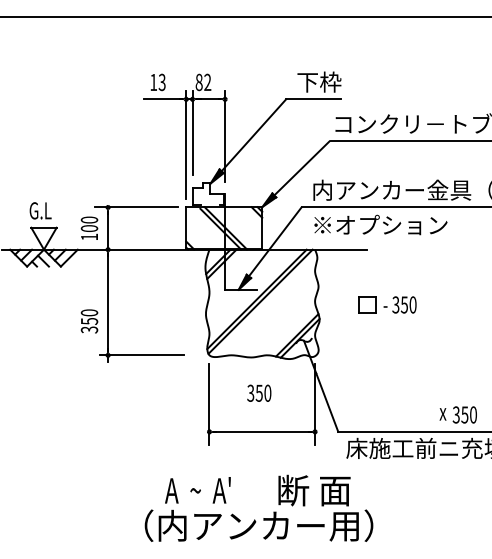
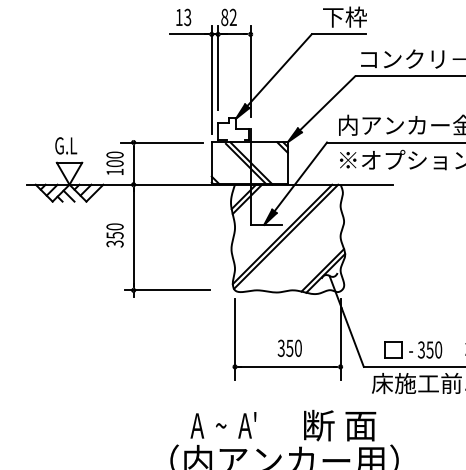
part: (387, 304) -> (413, 349), moved
text: (89, 321) -> (115, 235), moved
text: (259, 392) -> (290, 347), moved

